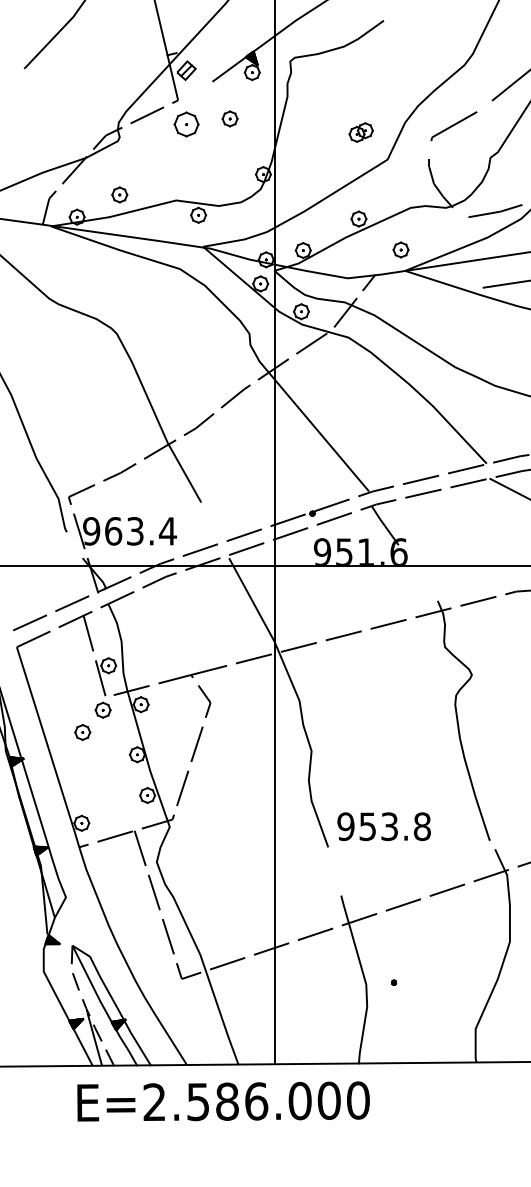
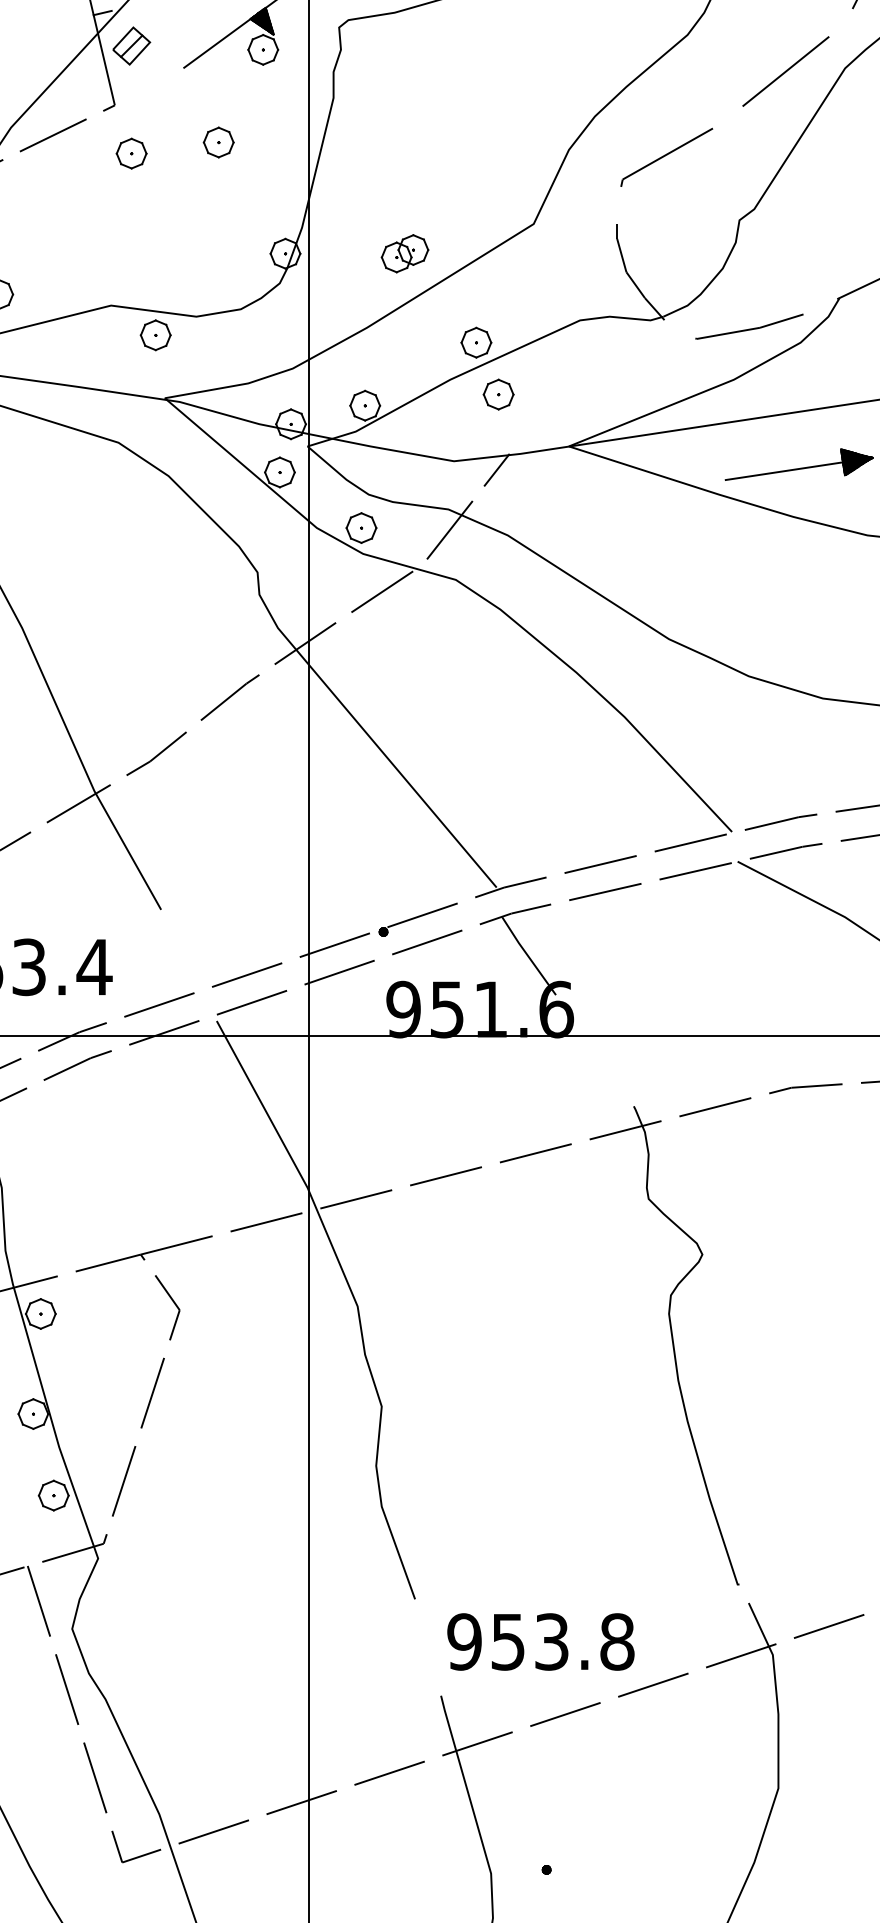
part: (186, 124) -> (131, 153), size x0.62
part: (360, 132) -> (403, 253), moved
part: (400, 249) -> (497, 393), moved
text: (383, 826) -> (539, 1641), moved

